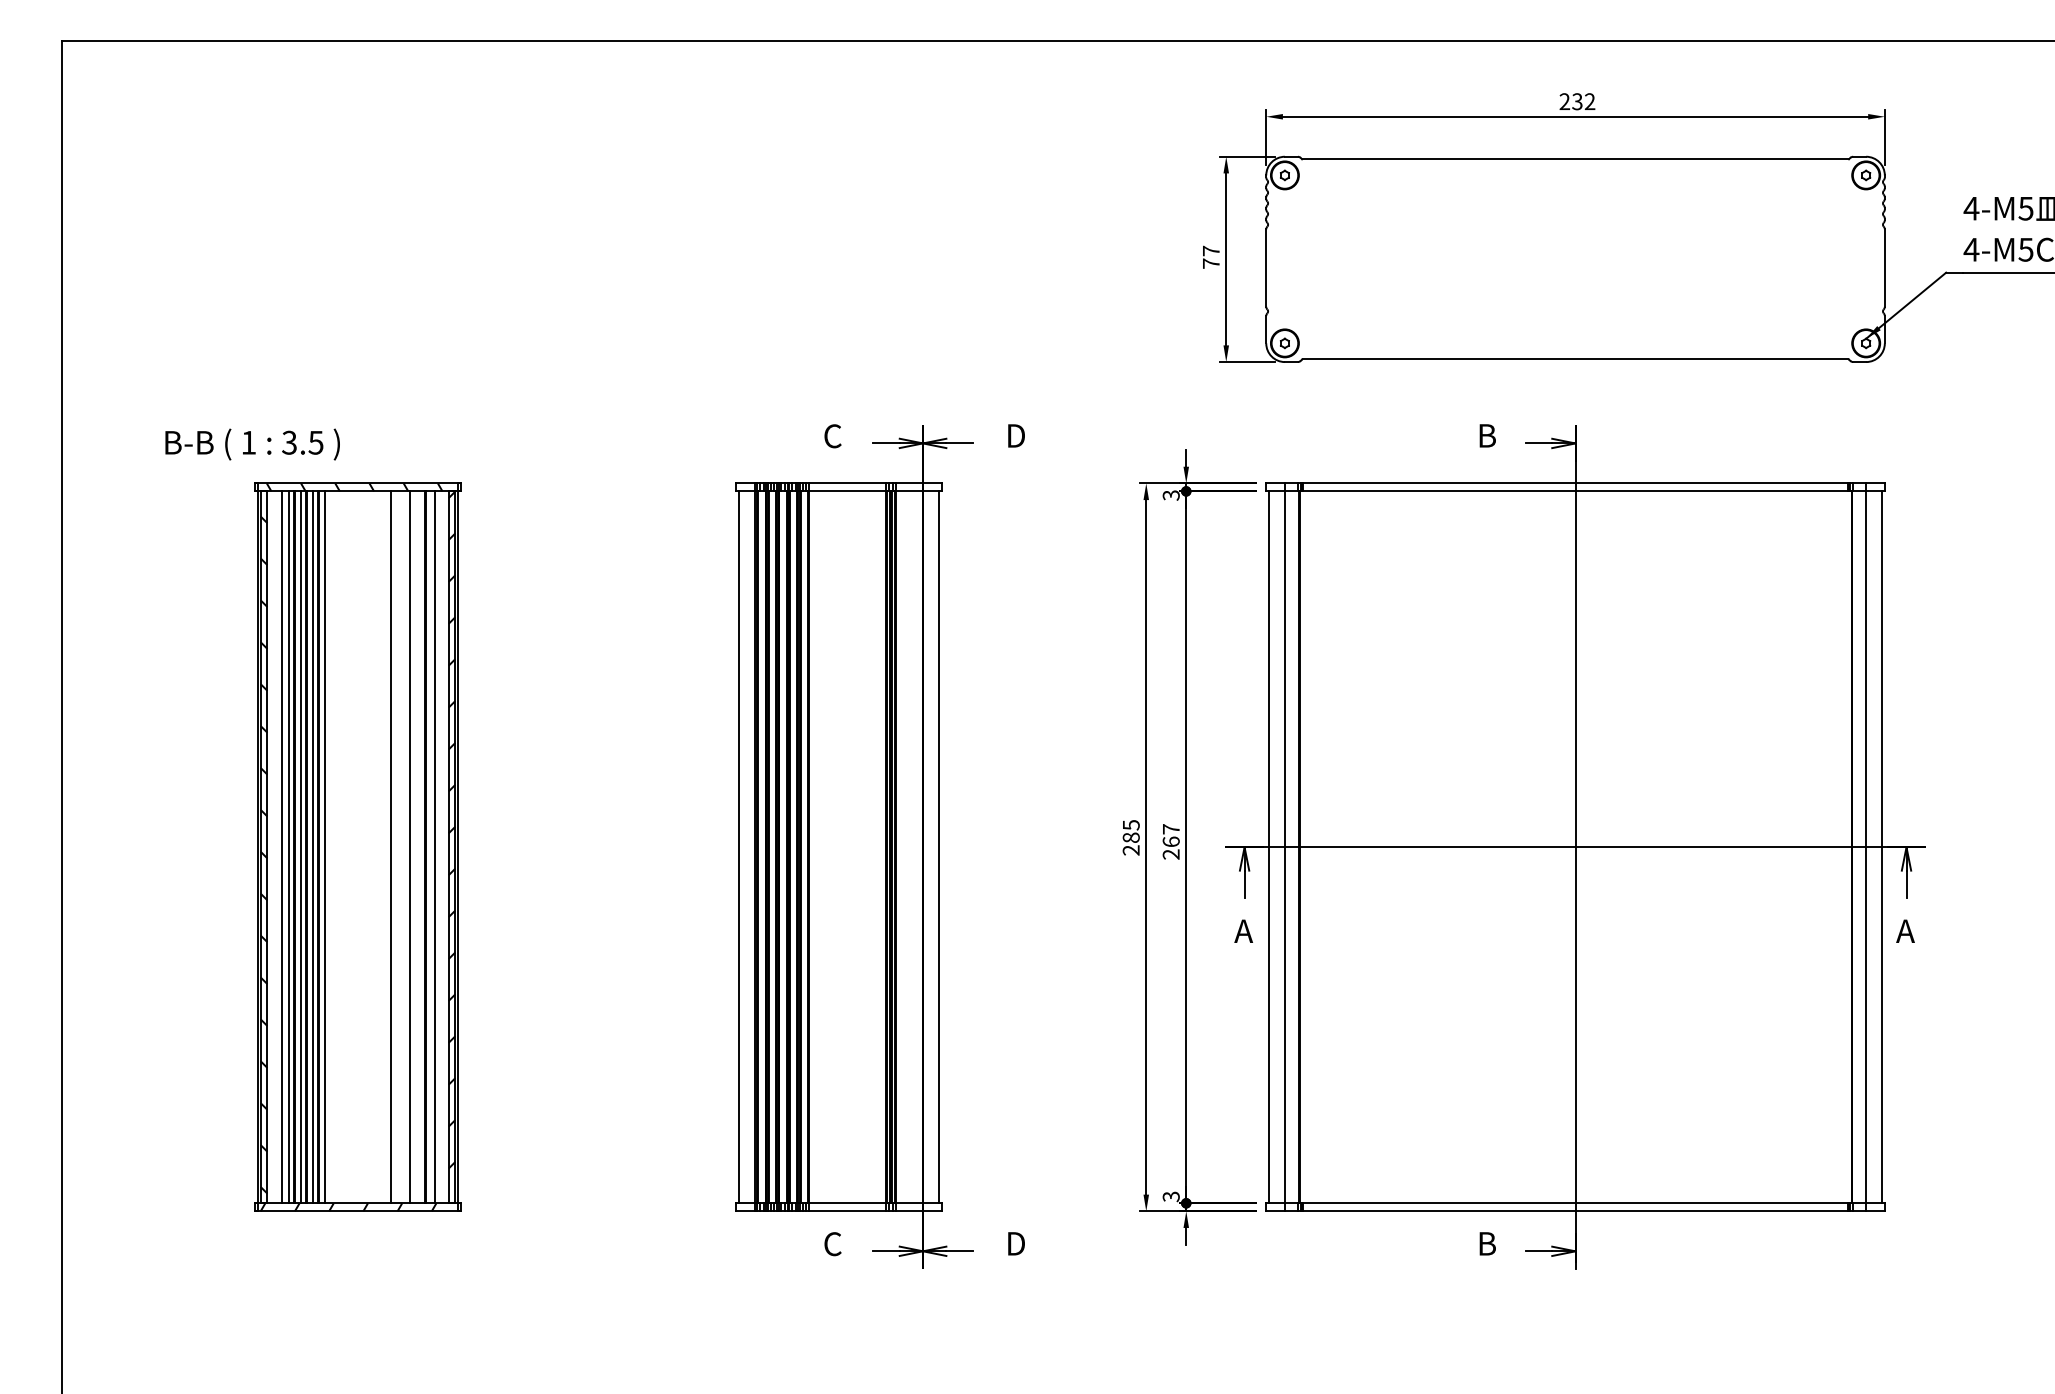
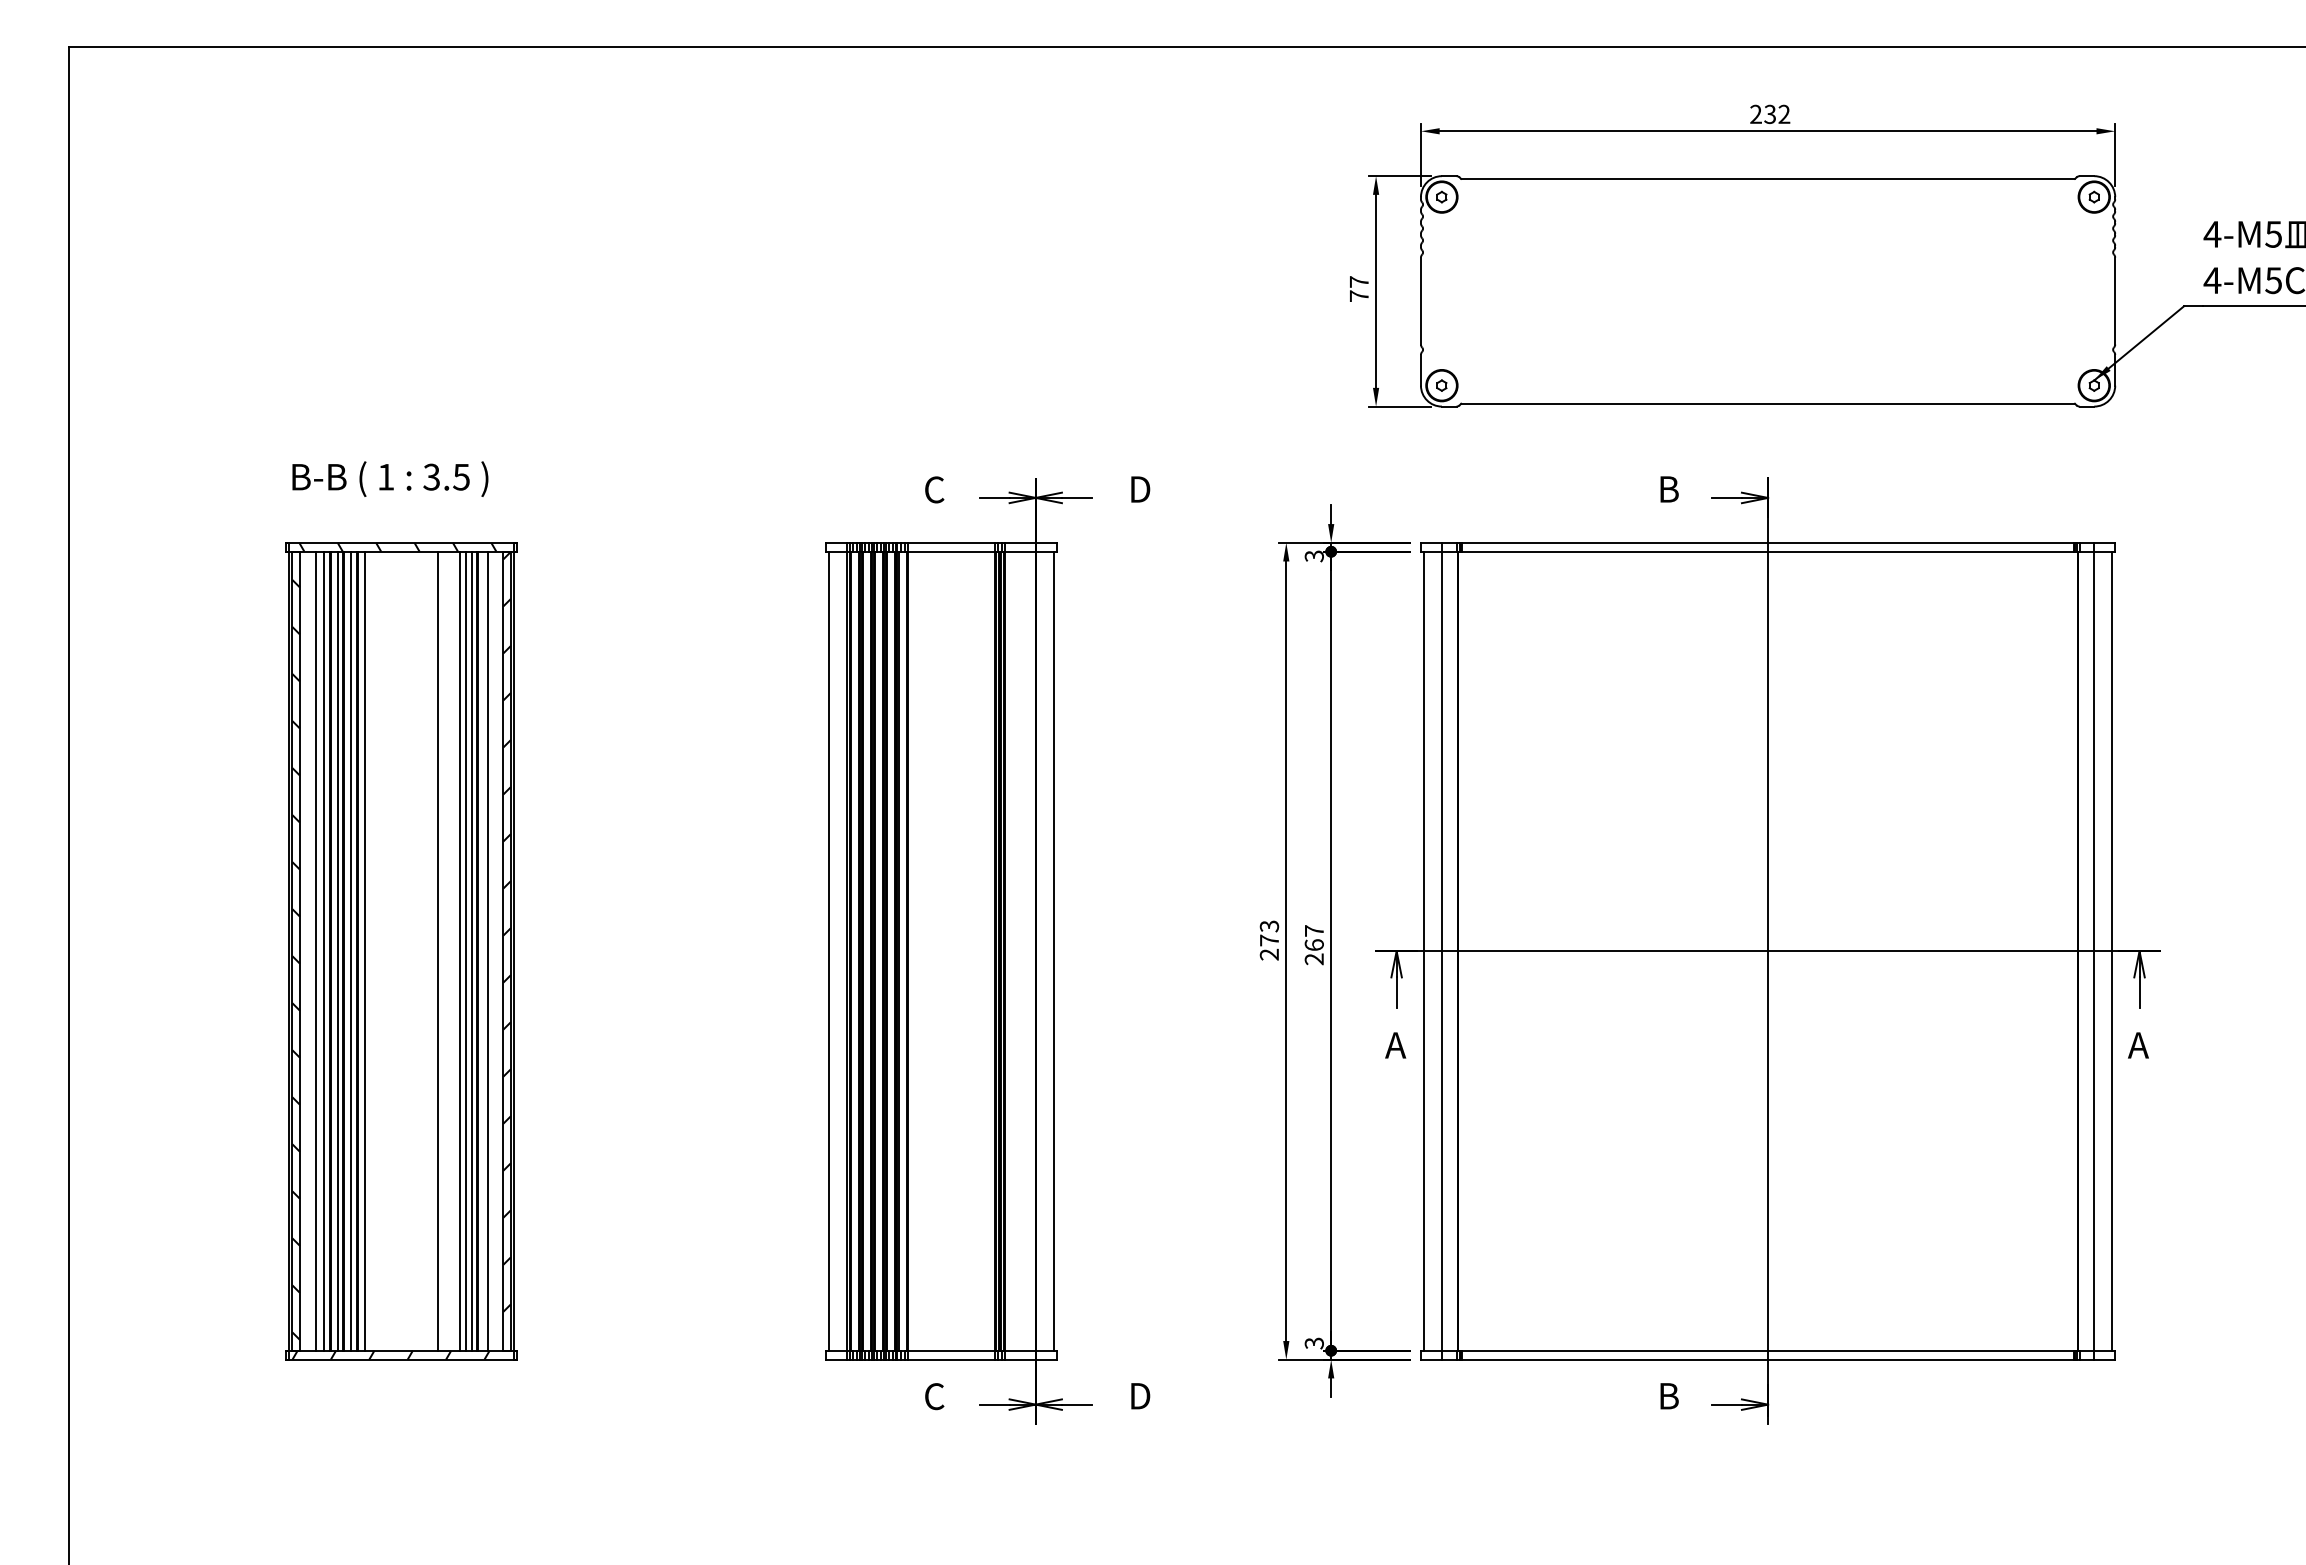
text: (252, 443) -> (390, 478), moved
text: (1131, 831) -> (1269, 933), 285 -> 273
line: (415, 846) -> (466, 950), added
line: (420, 846) -> (471, 950), added

